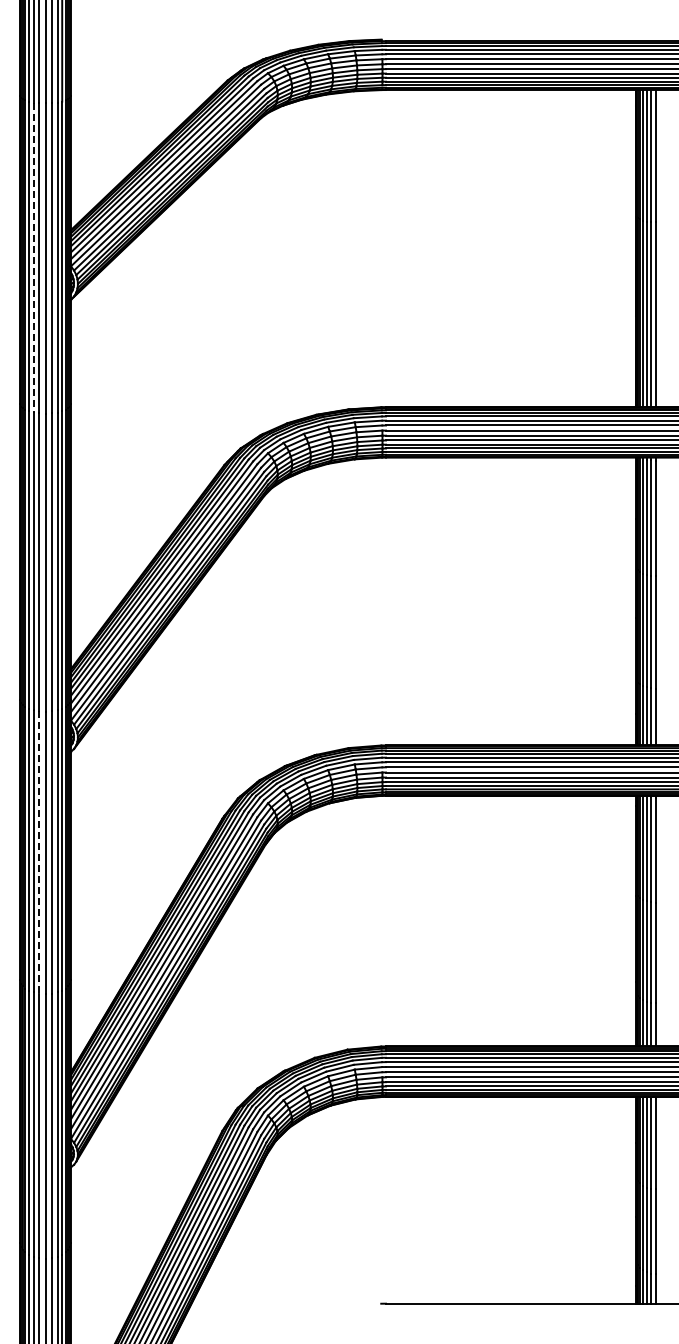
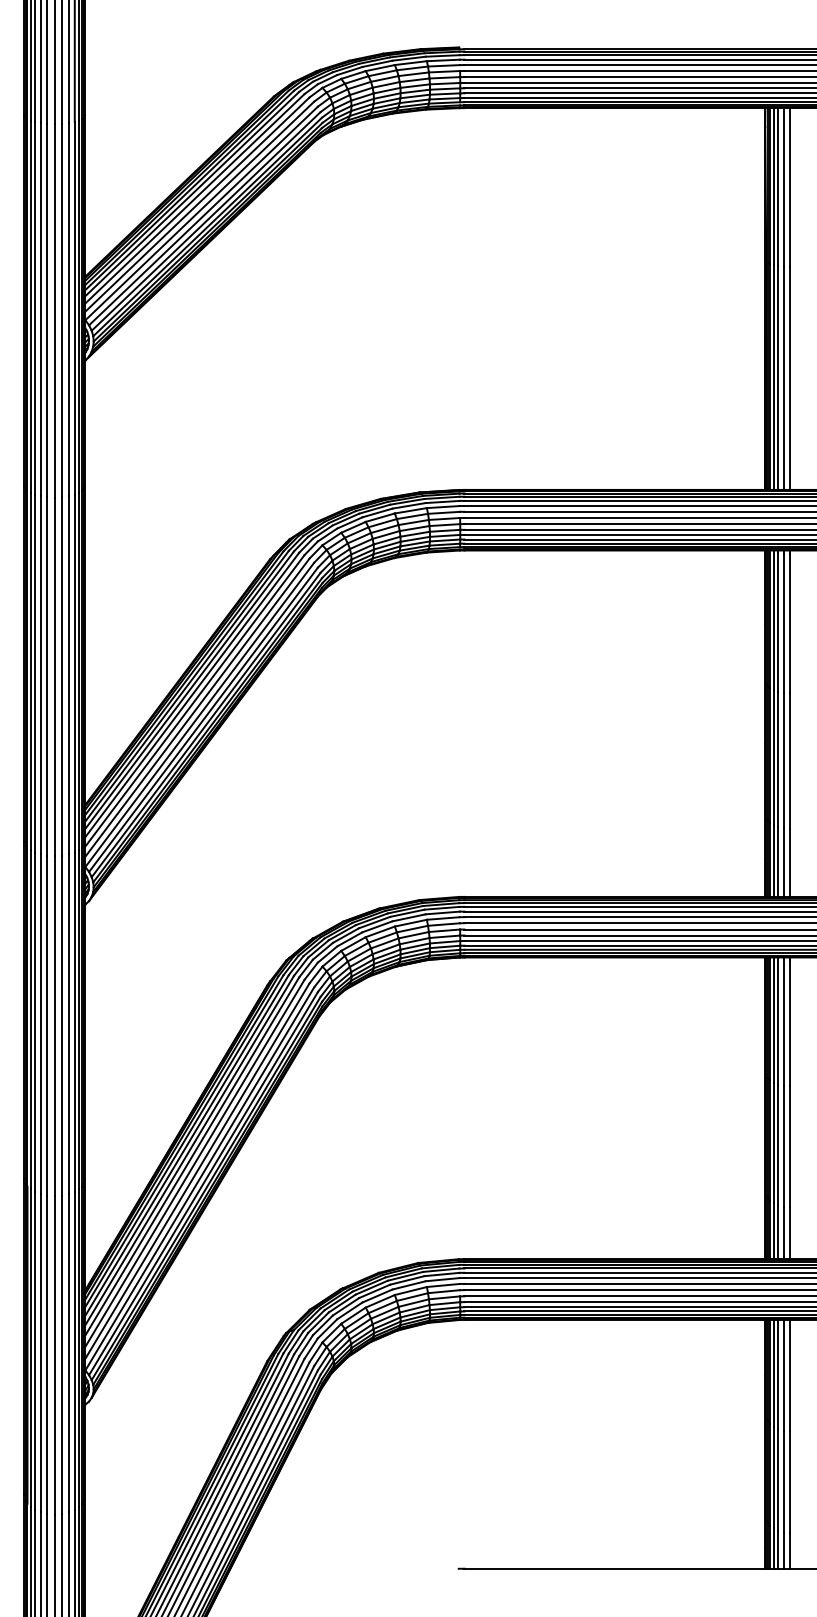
line: (33, 257) -> (40, 309), dashed -> solid
line: (39, 852) -> (47, 1025), dashed -> solid

